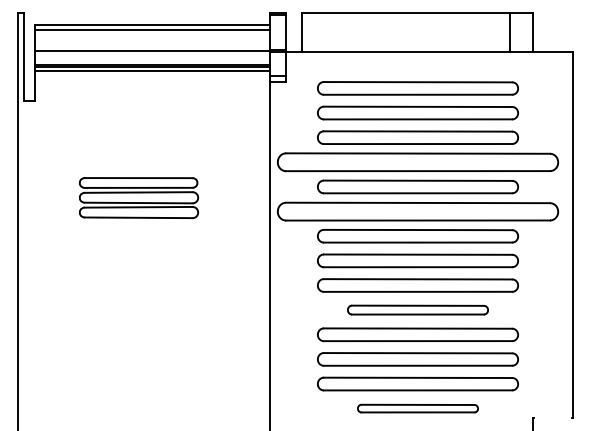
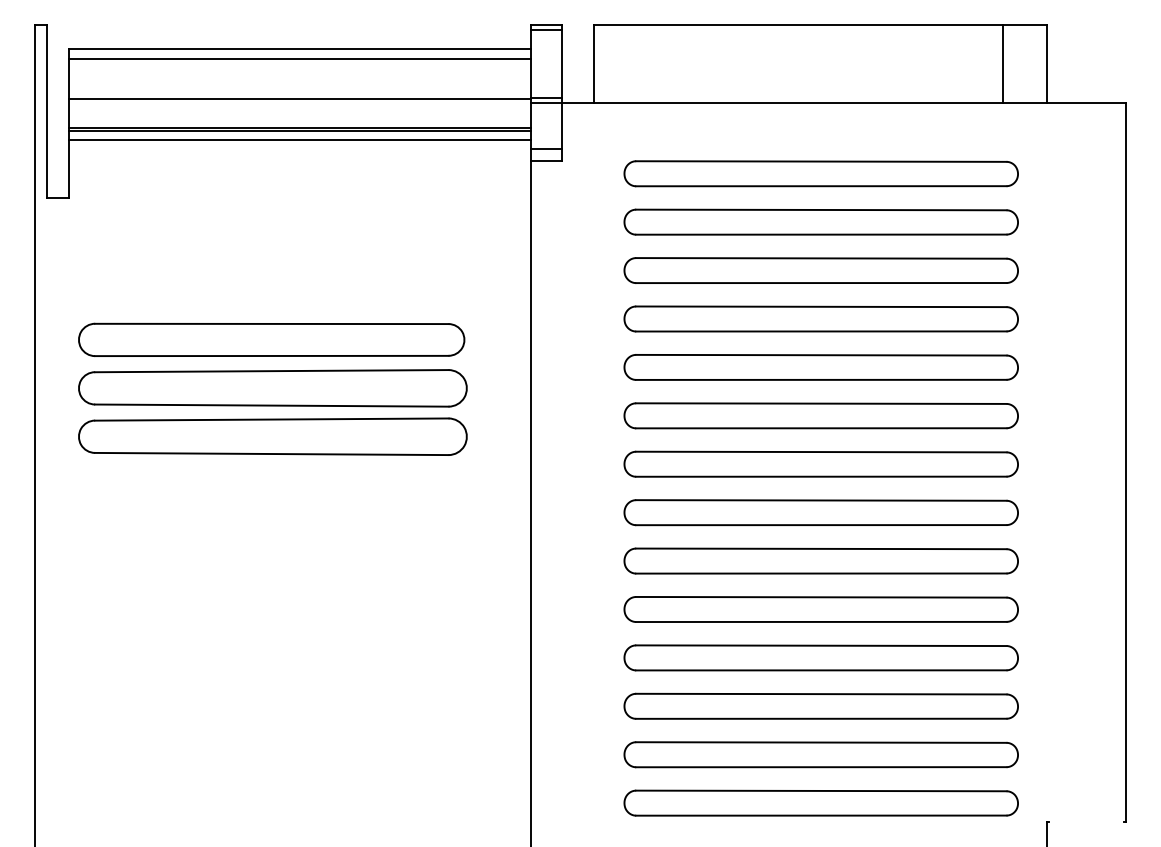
part: (417, 162) -> (820, 319), size x0.71
part: (138, 197) -> (271, 388), size x1.67
part: (417, 211) -> (820, 415), size x0.71
part: (417, 309) -> (820, 608), size x1.43
part: (417, 408) -> (820, 802), size x1.67

